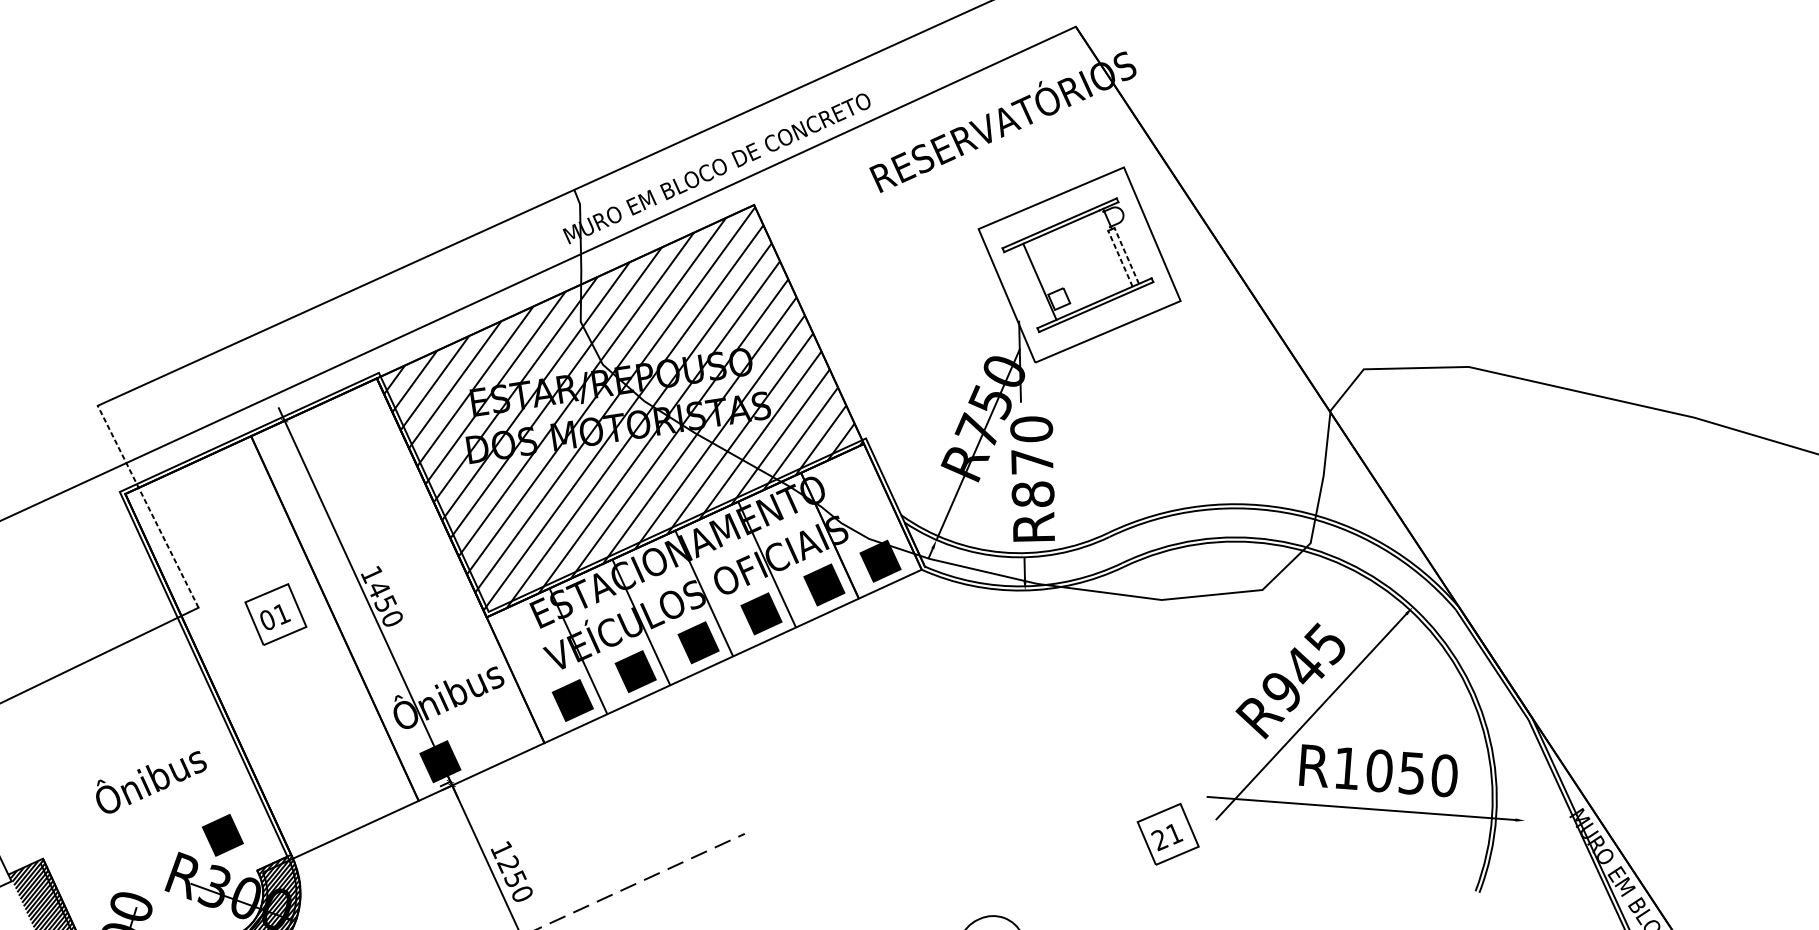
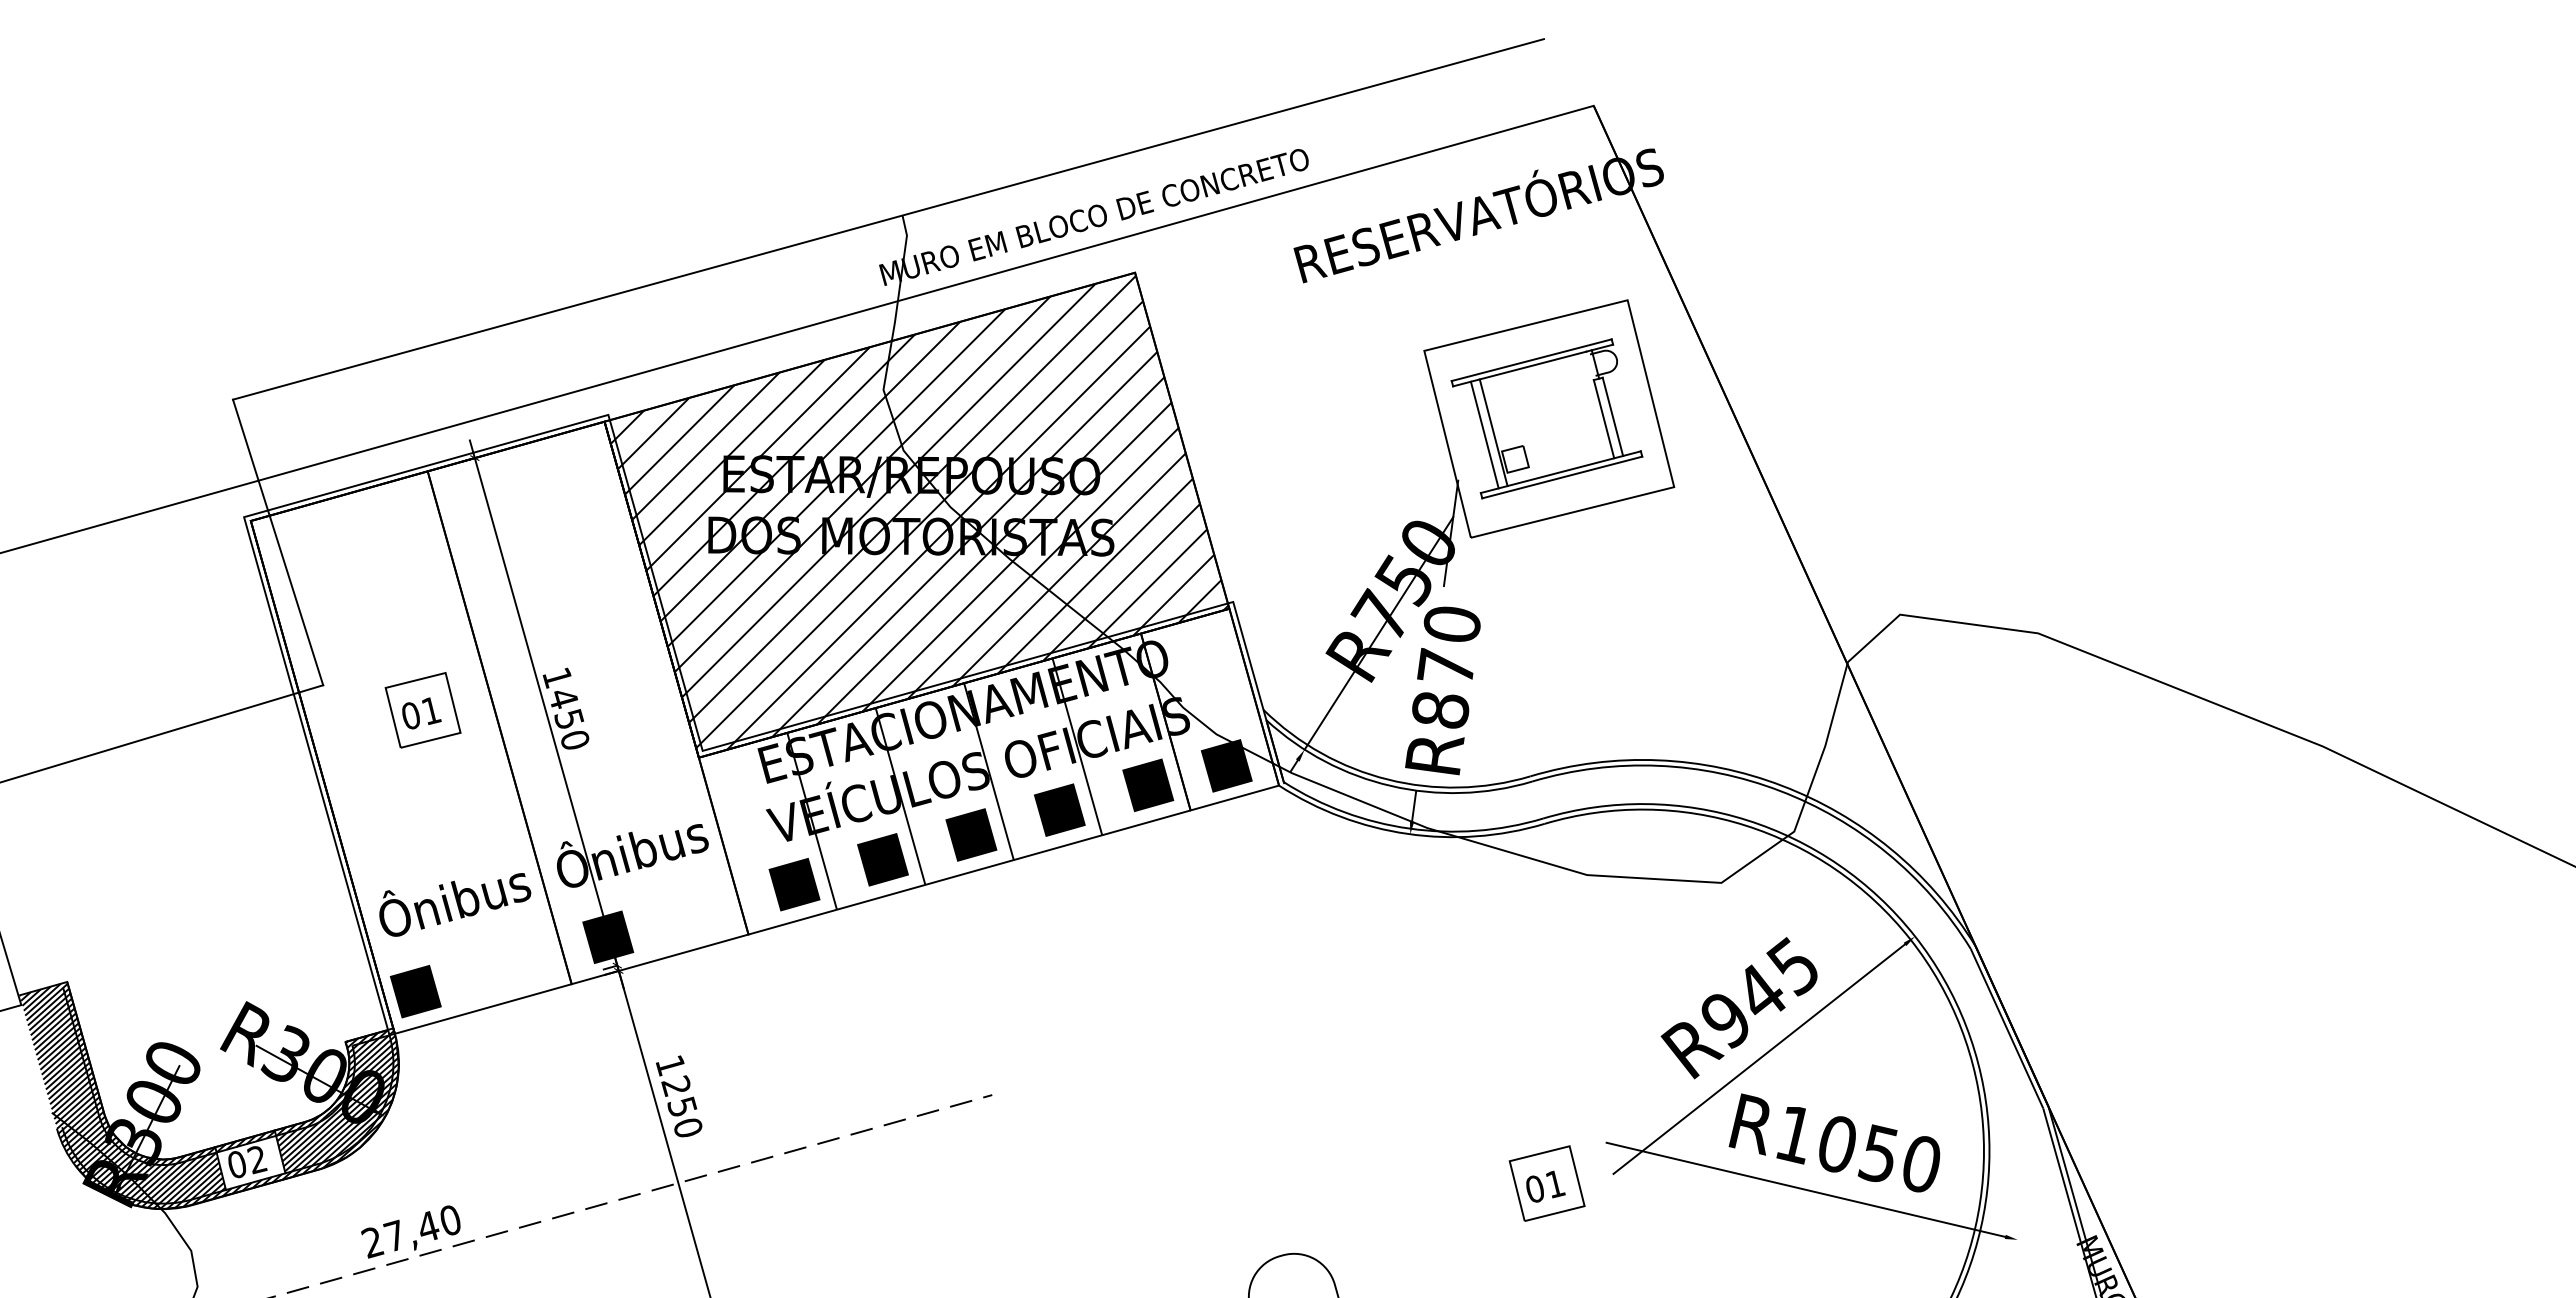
line: (1126, 255) -> (1612, 416), dashed -> solid
line: (1119, 258) -> (1603, 418), dashed -> solid
line: (1033, 284) -> (1484, 434), added
line: (148, 506) -> (278, 542), dashed -> solid
text: (151, 782) -> (455, 904), moved
text: (222, 835) -> (415, 991), moved
text: (1159, 840) -> (1534, 1189), 21 -> 01

